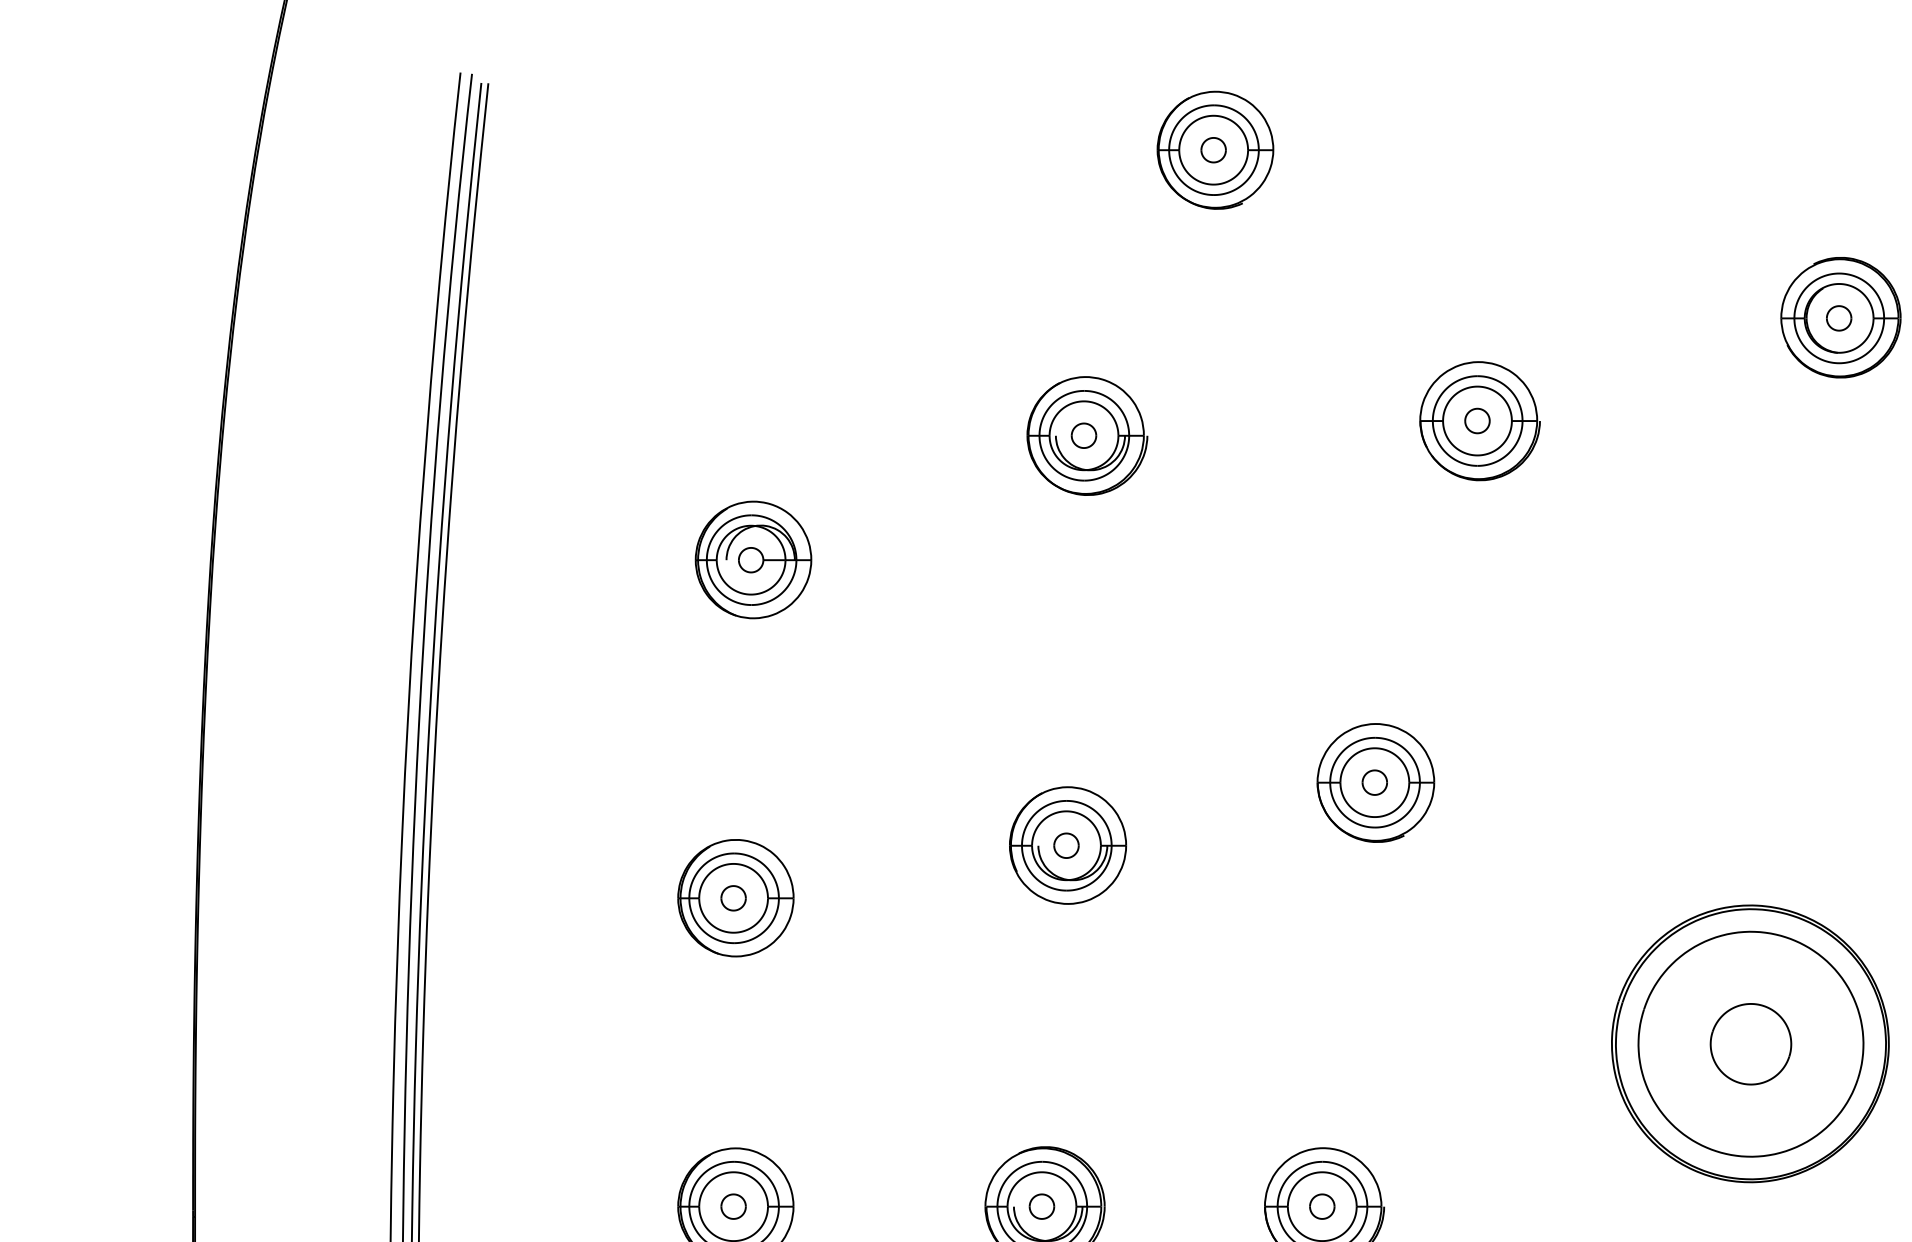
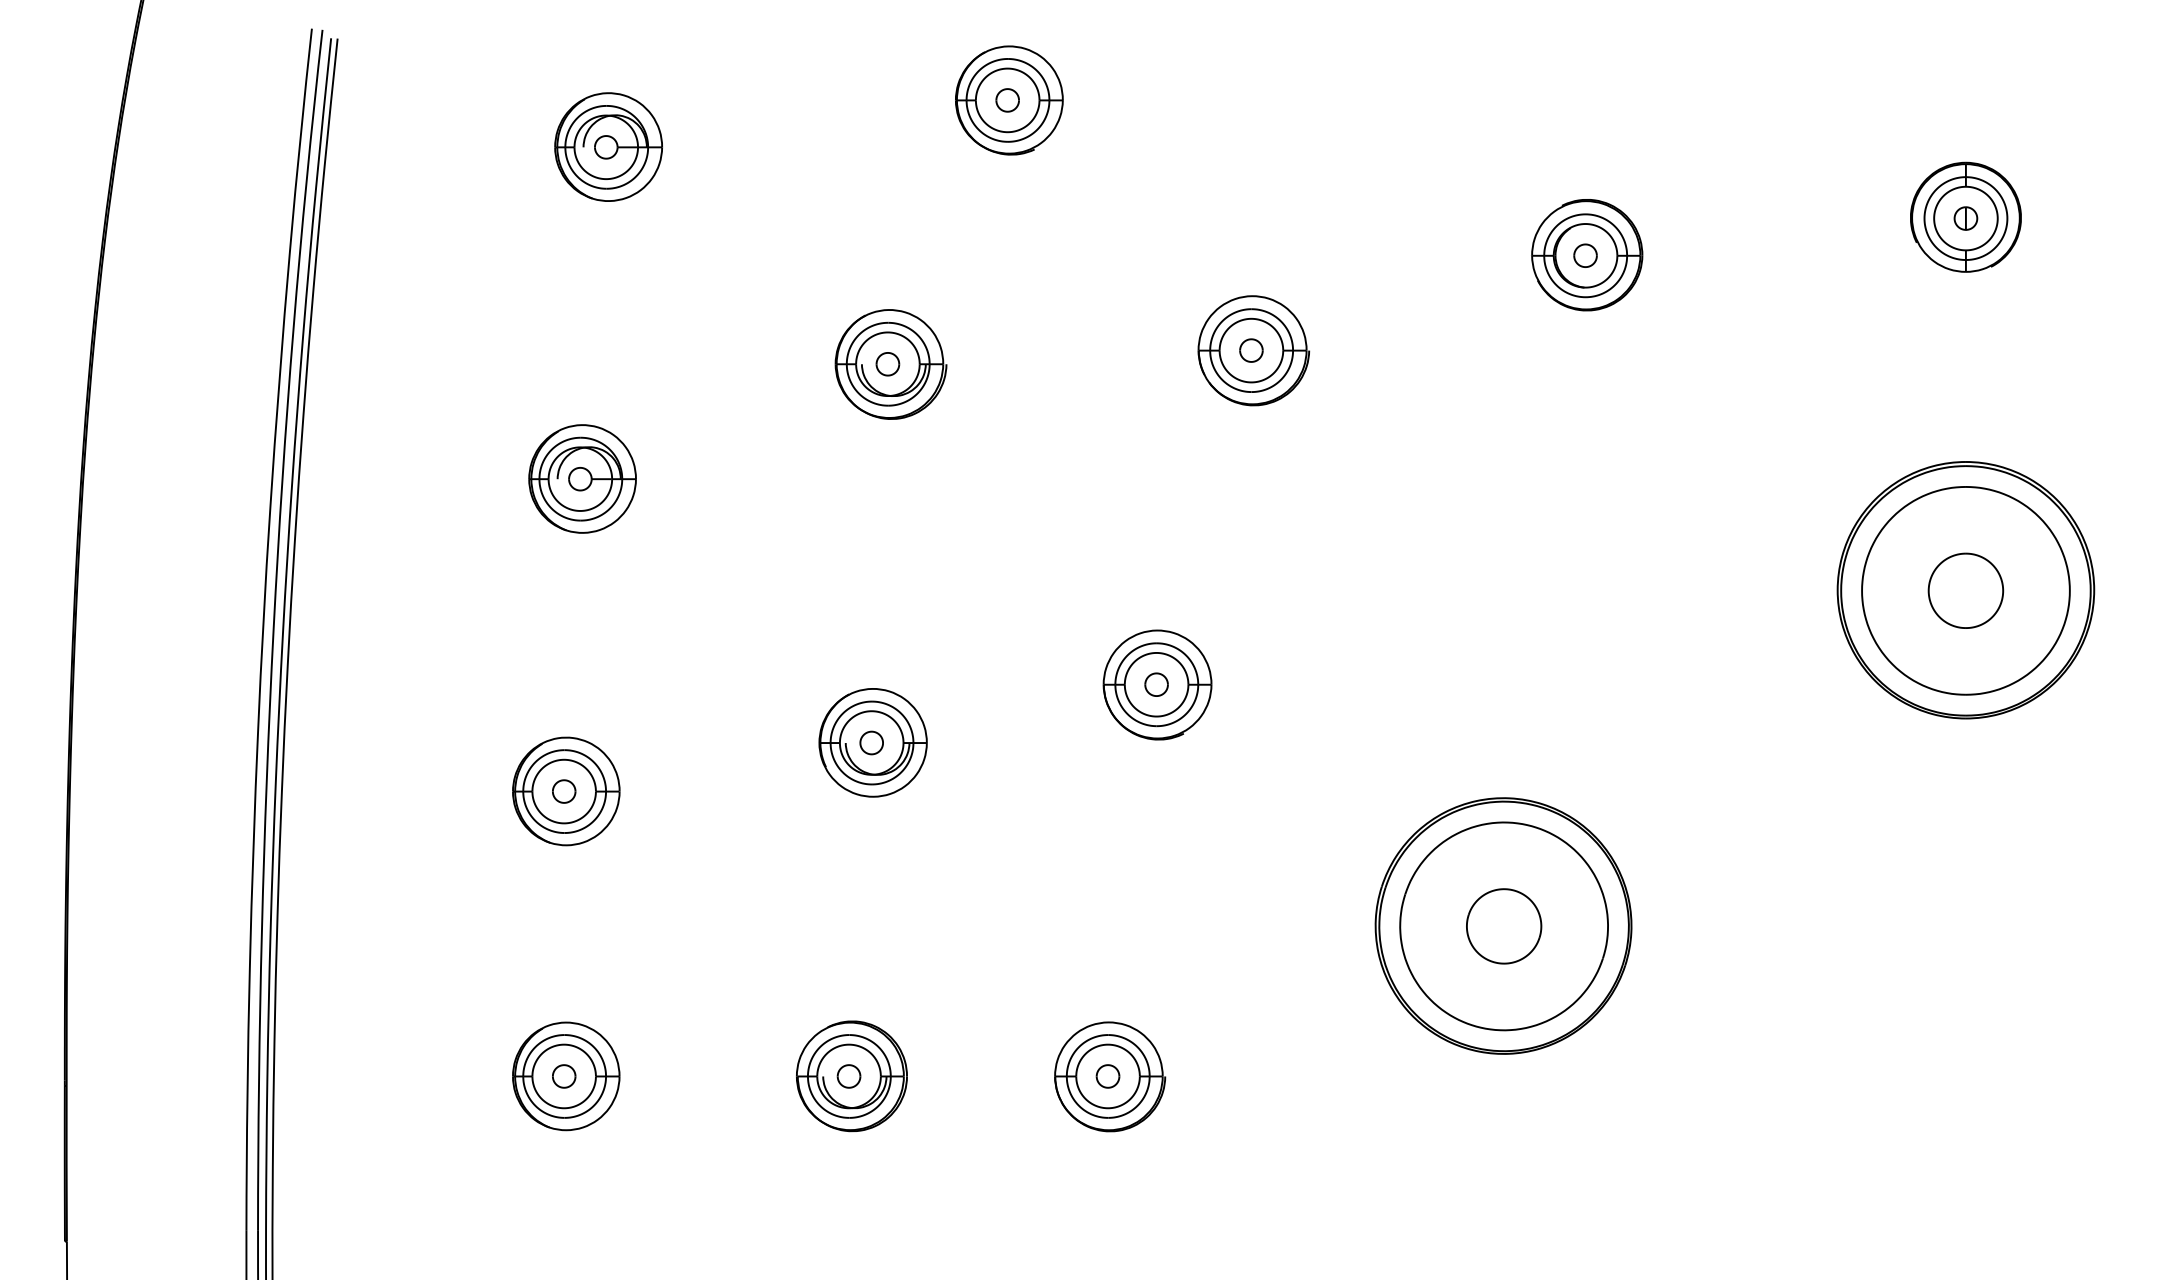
part: (781, 200) -> (608, 146), added

